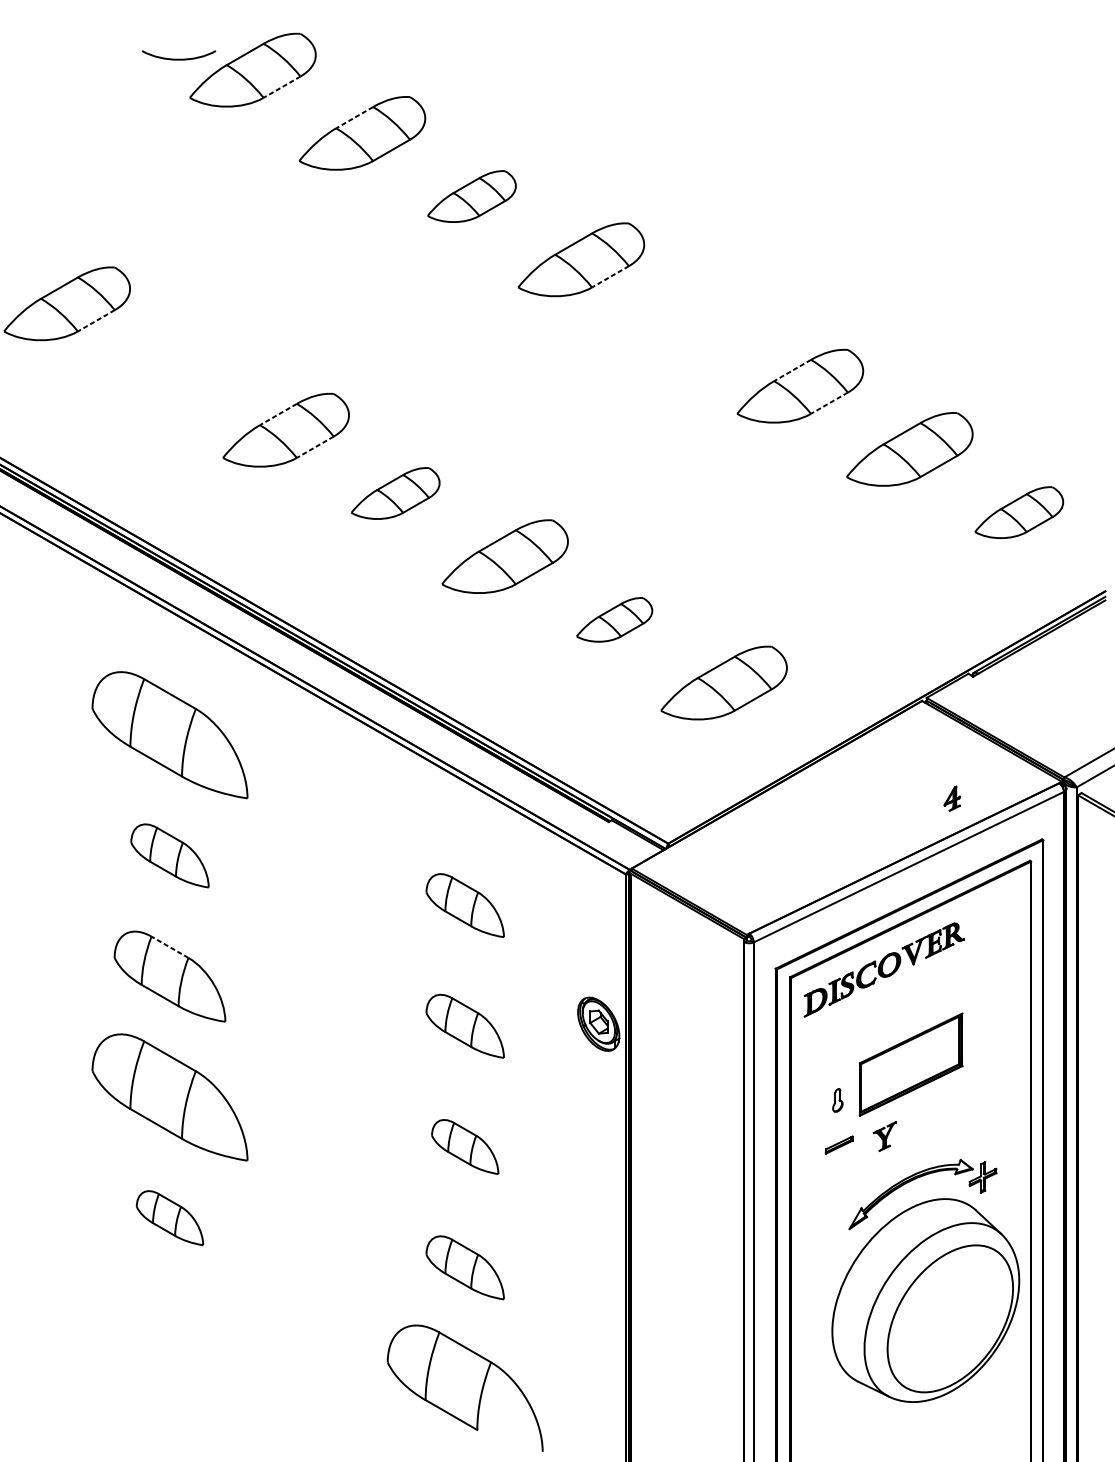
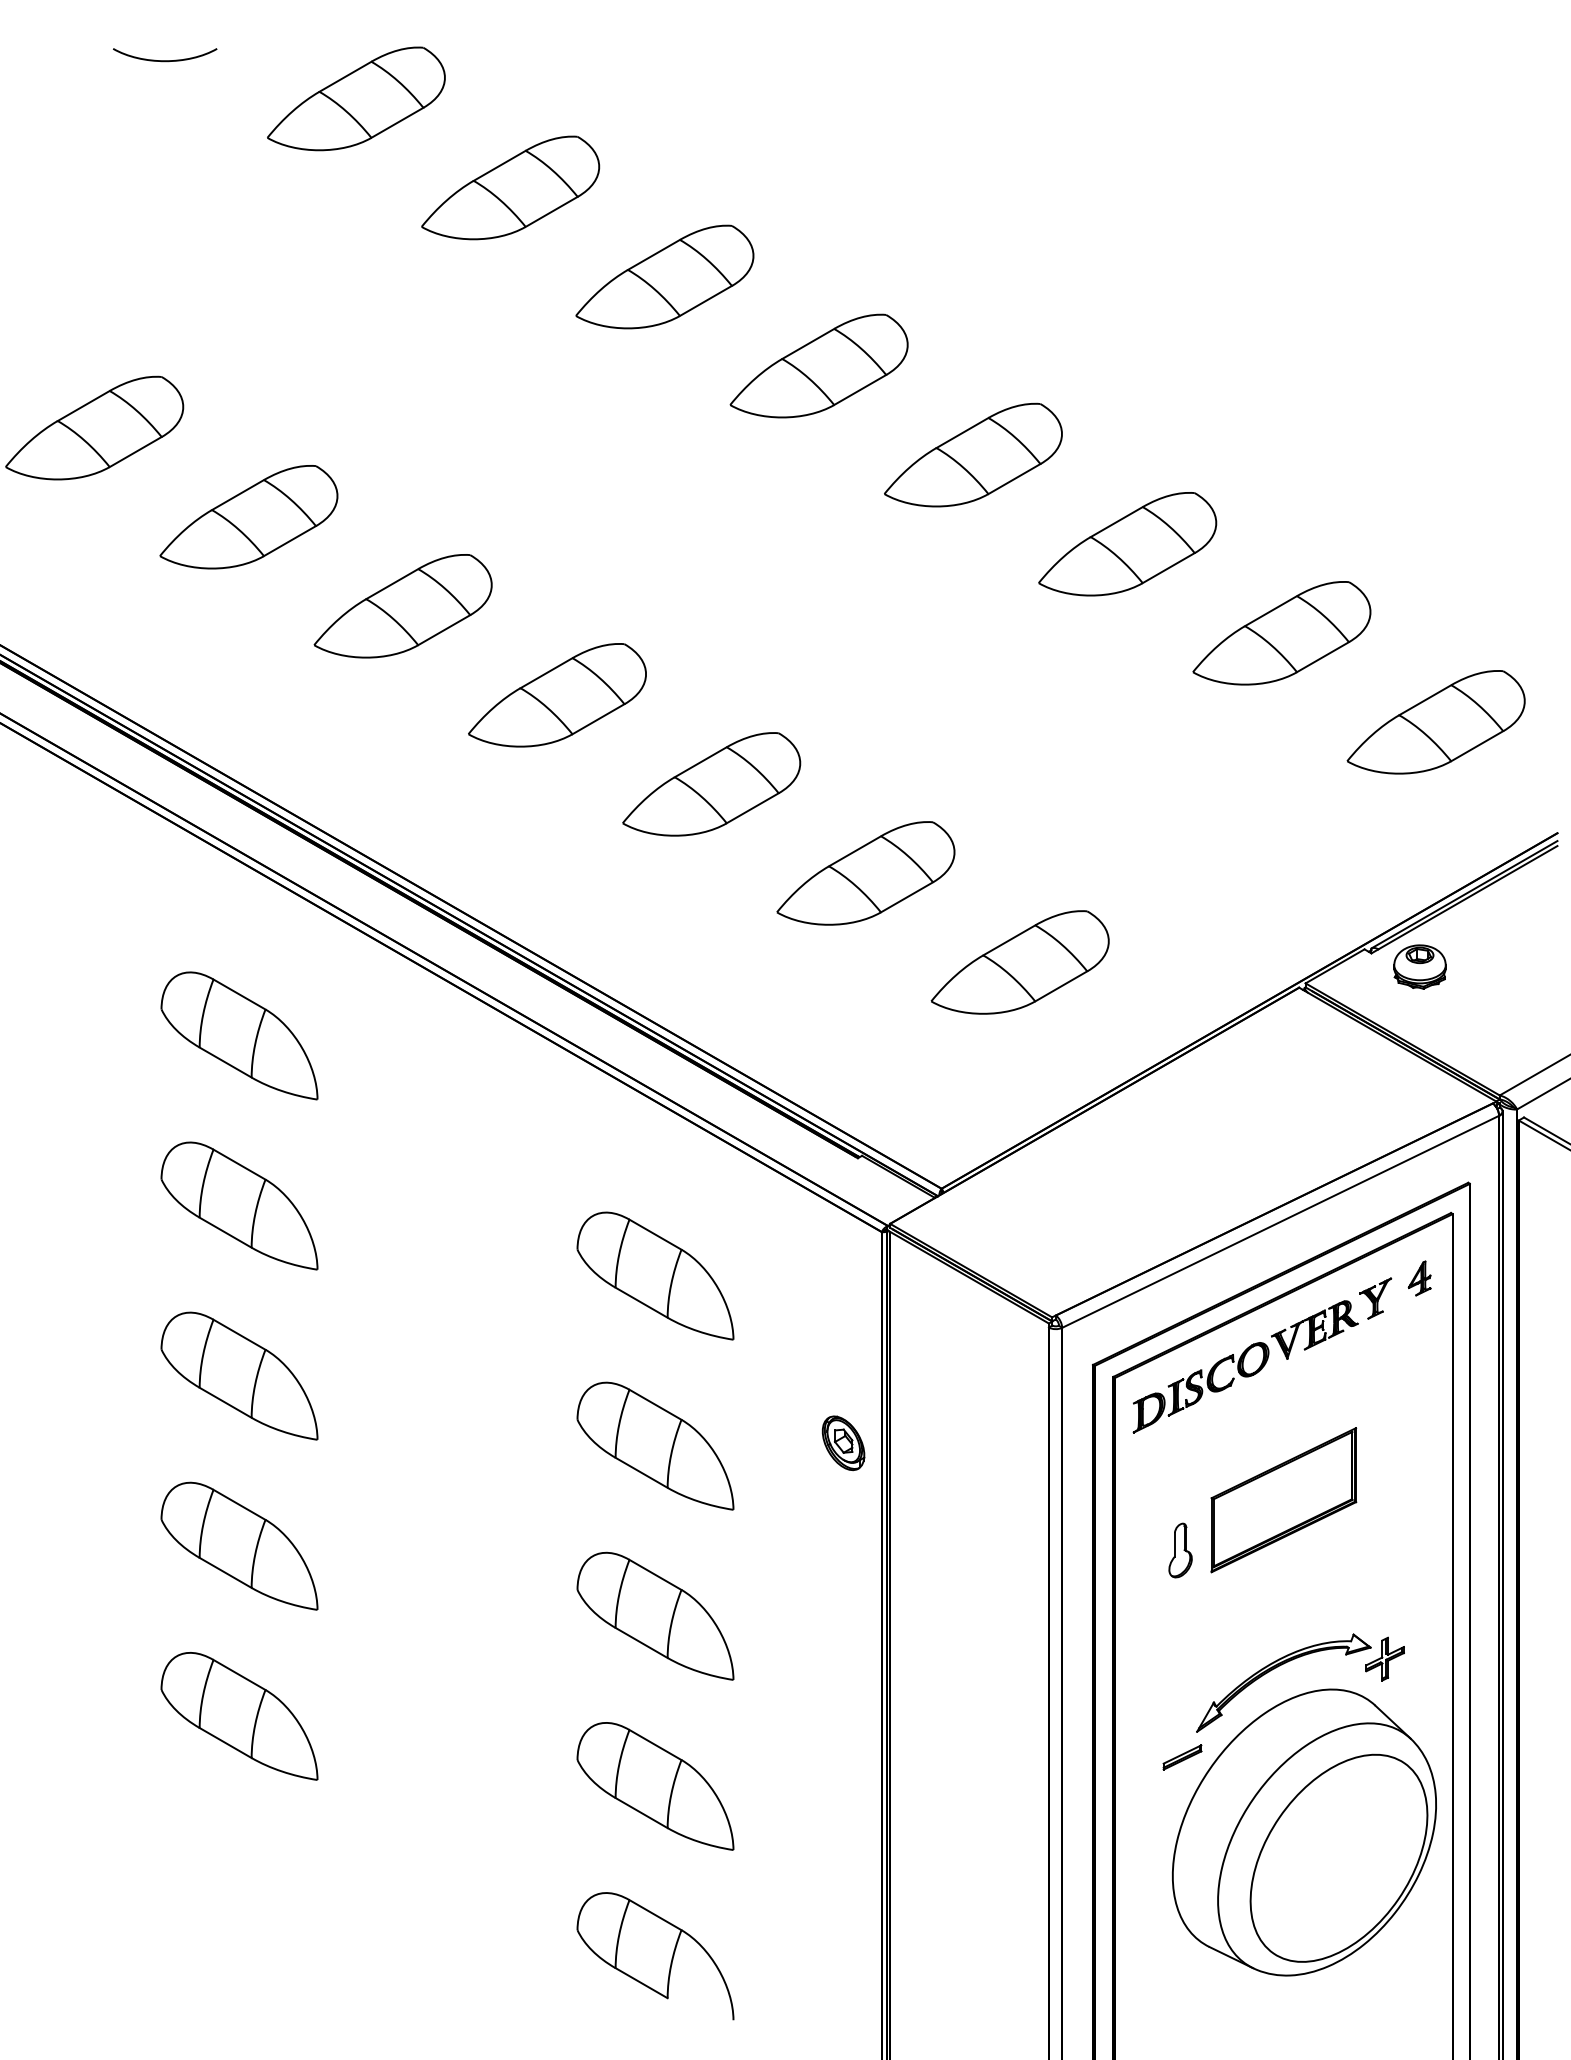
curve: (179, 59) -> (165, 60), moved
line: (282, 87) -> (397, 123), dashed -> solid
line: (354, 118) -> (499, 166), dashed -> solid
part: (471, 196) -> (664, 276), size x1.43
line: (610, 277) -> (859, 390), dashed -> solid
line: (96, 321) -> (135, 452), dashed -> solid
part: (690, 322) -> (973, 454), added
part: (176, 367) -> (248, 517), added
line: (792, 370) -> (1116, 522), dashed -> solid
line: (829, 403) -> (1168, 568), dashed -> solid
line: (277, 414) -> (391, 584), dashed -> solid
line: (314, 447) -> (443, 630), dashed -> solid
part: (395, 493) -> (557, 695), size x1.43
part: (1018, 512) -> (1435, 722), size x1.43
part: (614, 619) -> (865, 873), size x1.67
part: (1007, 685) -> (1419, 966), added
part: (170, 734) -> (239, 1035), size x0.71
part: (952, 798) -> (1419, 1278), moved
part: (170, 855) -> (239, 1205), size x1.43
part: (465, 905) -> (655, 1275), size x1.43
line: (170, 947) -> (239, 1334), dashed -> solid
part: (598, 1024) -> (843, 1443), size x0.71
part: (465, 1025) -> (655, 1445), size x1.43
part: (170, 1096) -> (239, 1545), size x0.71
part: (837, 1100) -> (1180, 1550), size x1.67
part: (884, 1136) -> (1375, 1298), moved
part: (839, 1145) -> (1182, 1757), moved
part: (465, 1146) -> (655, 1615), size x1.67
part: (170, 1218) -> (239, 1716), size x1.67
part: (465, 1267) -> (655, 1786), size x1.43
part: (465, 1388) -> (655, 1956), size x0.71

